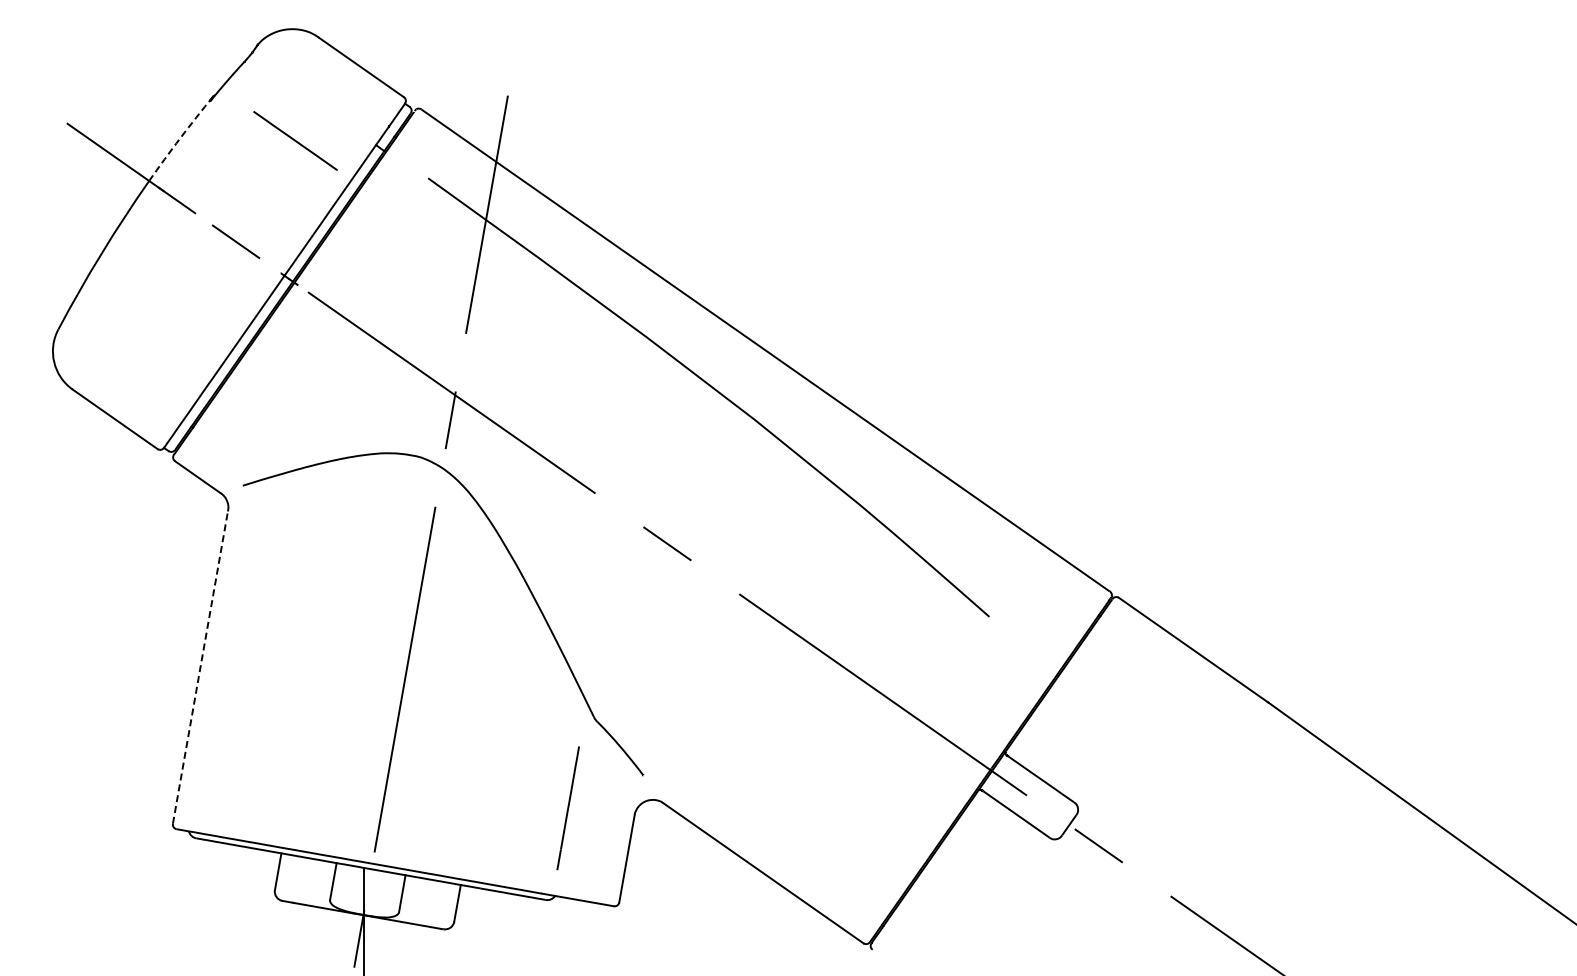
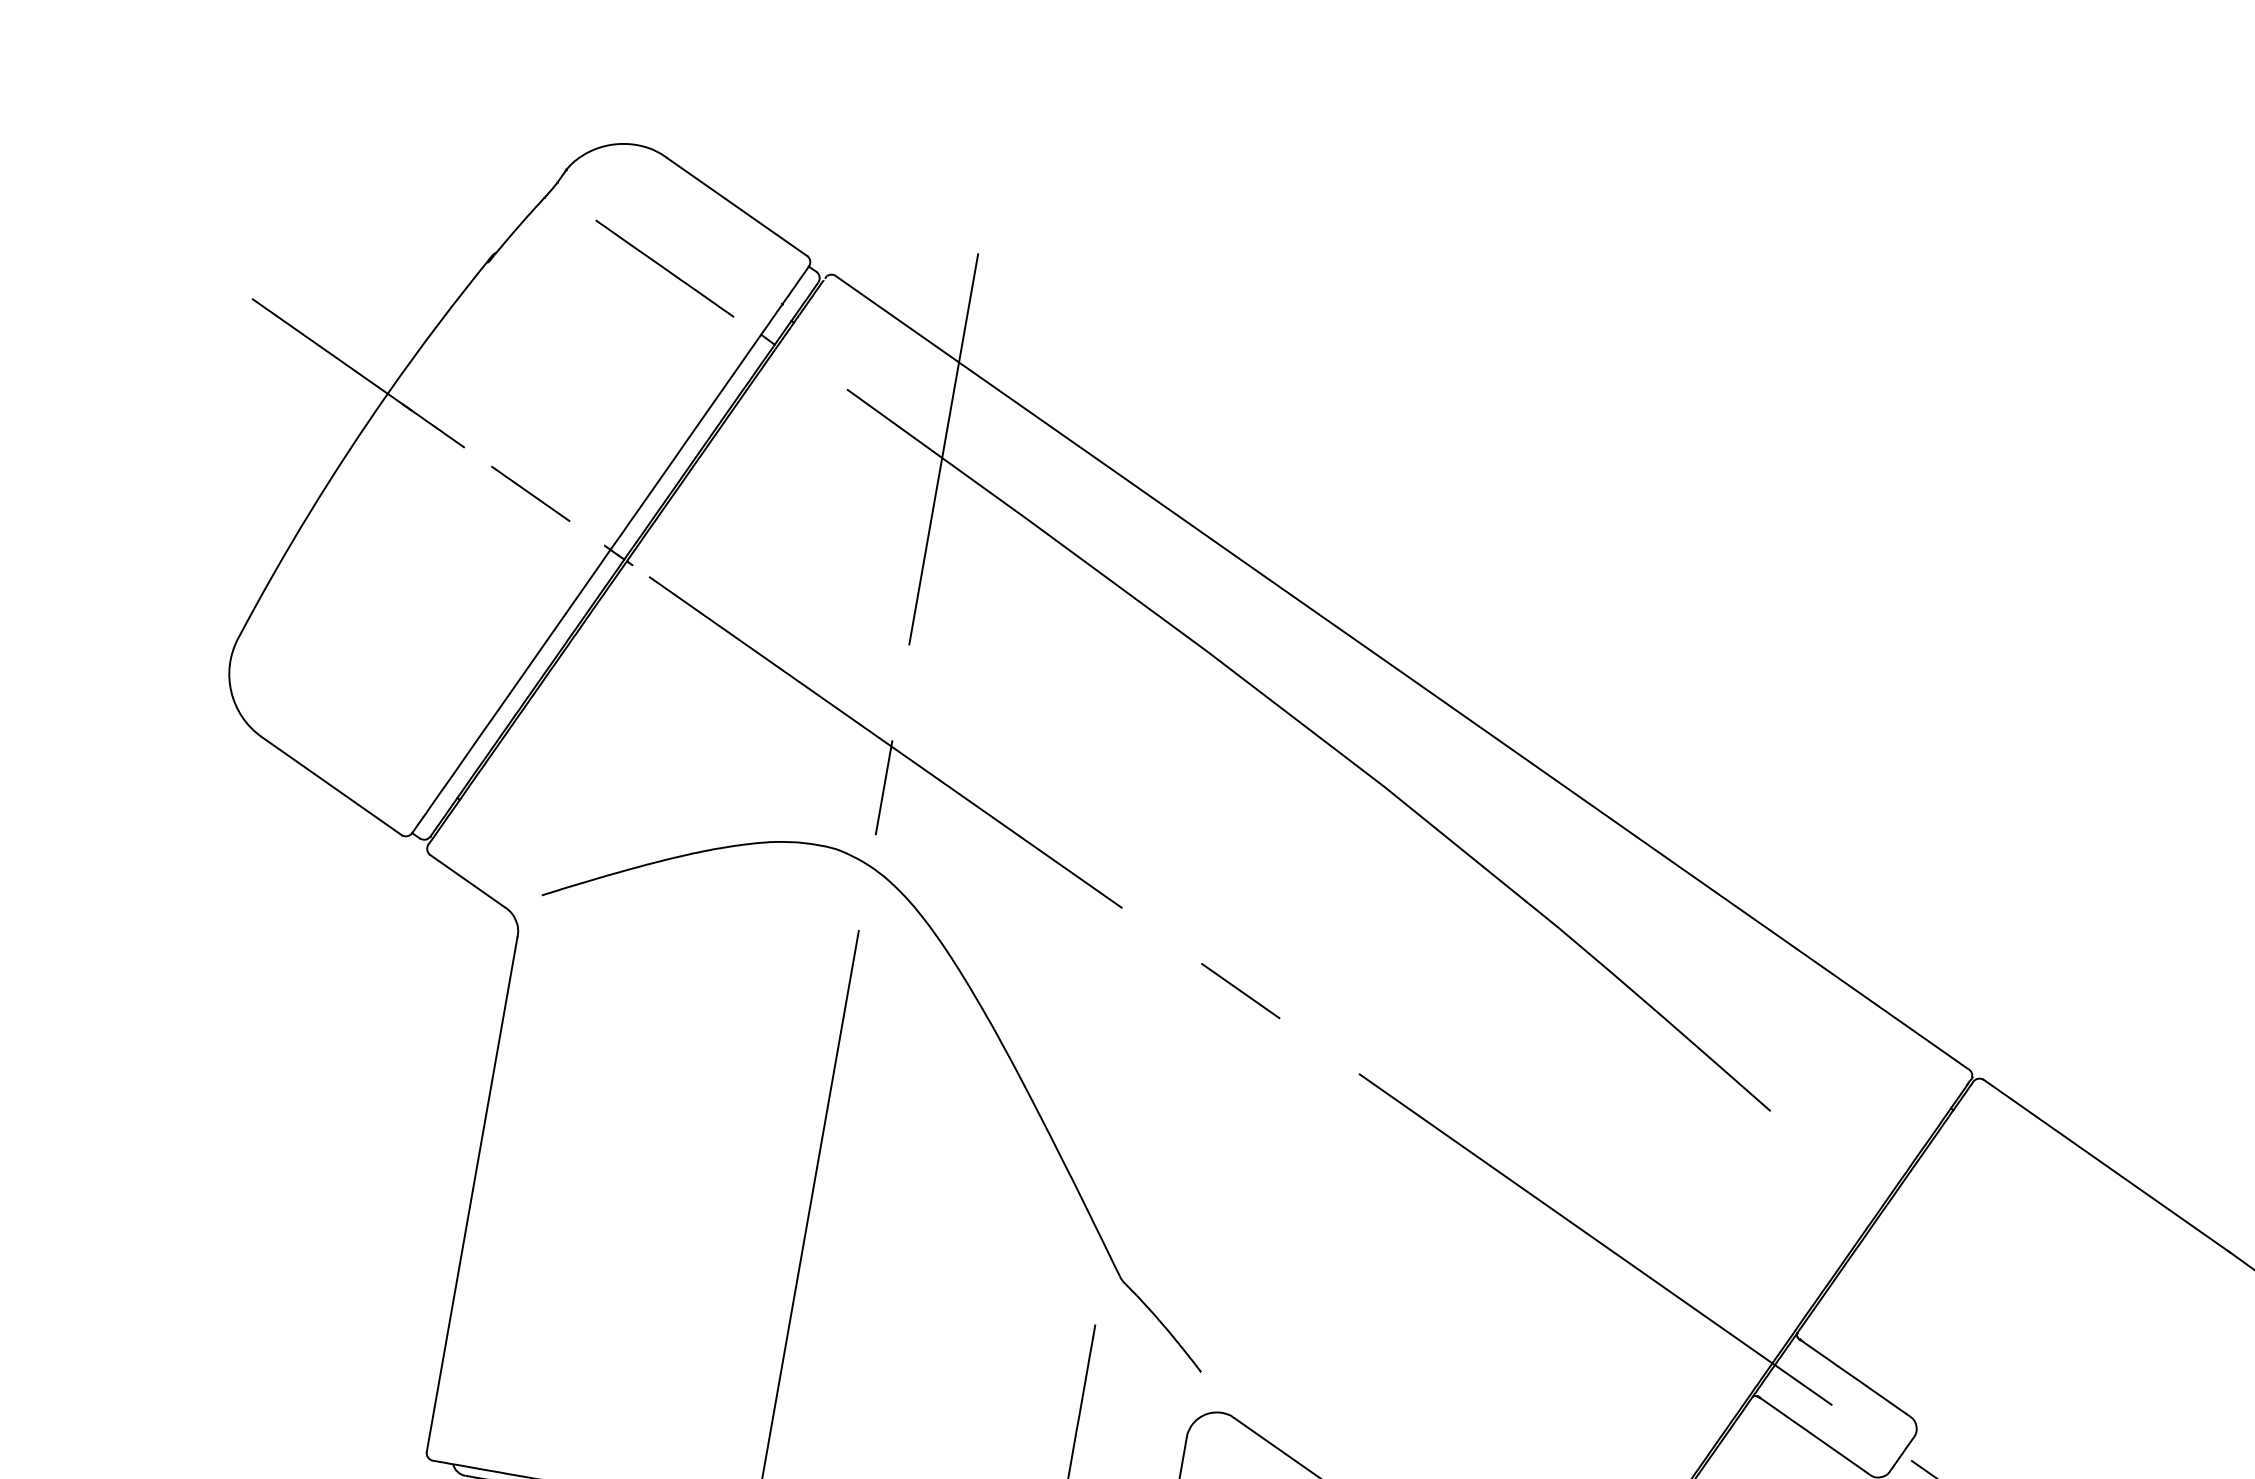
arc: (180, 138) -> (439, 323), dashed -> solid
line: (295, 140) -> (664, 267), moved
line: (200, 667) -> (472, 1194), dashed -> solid

